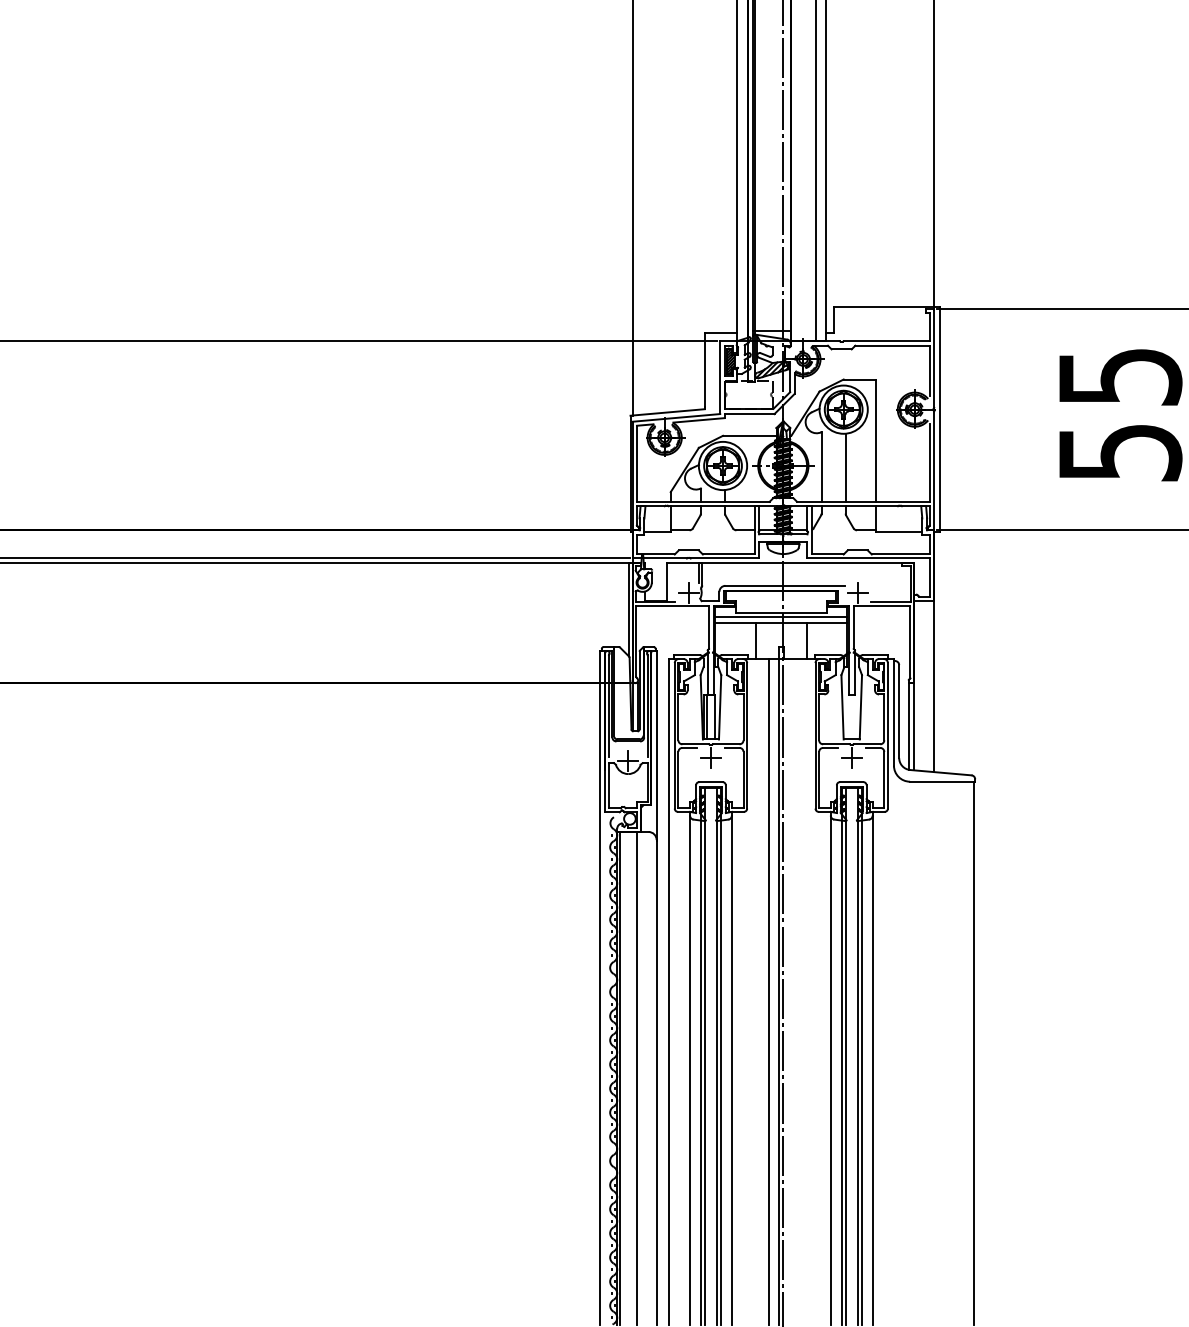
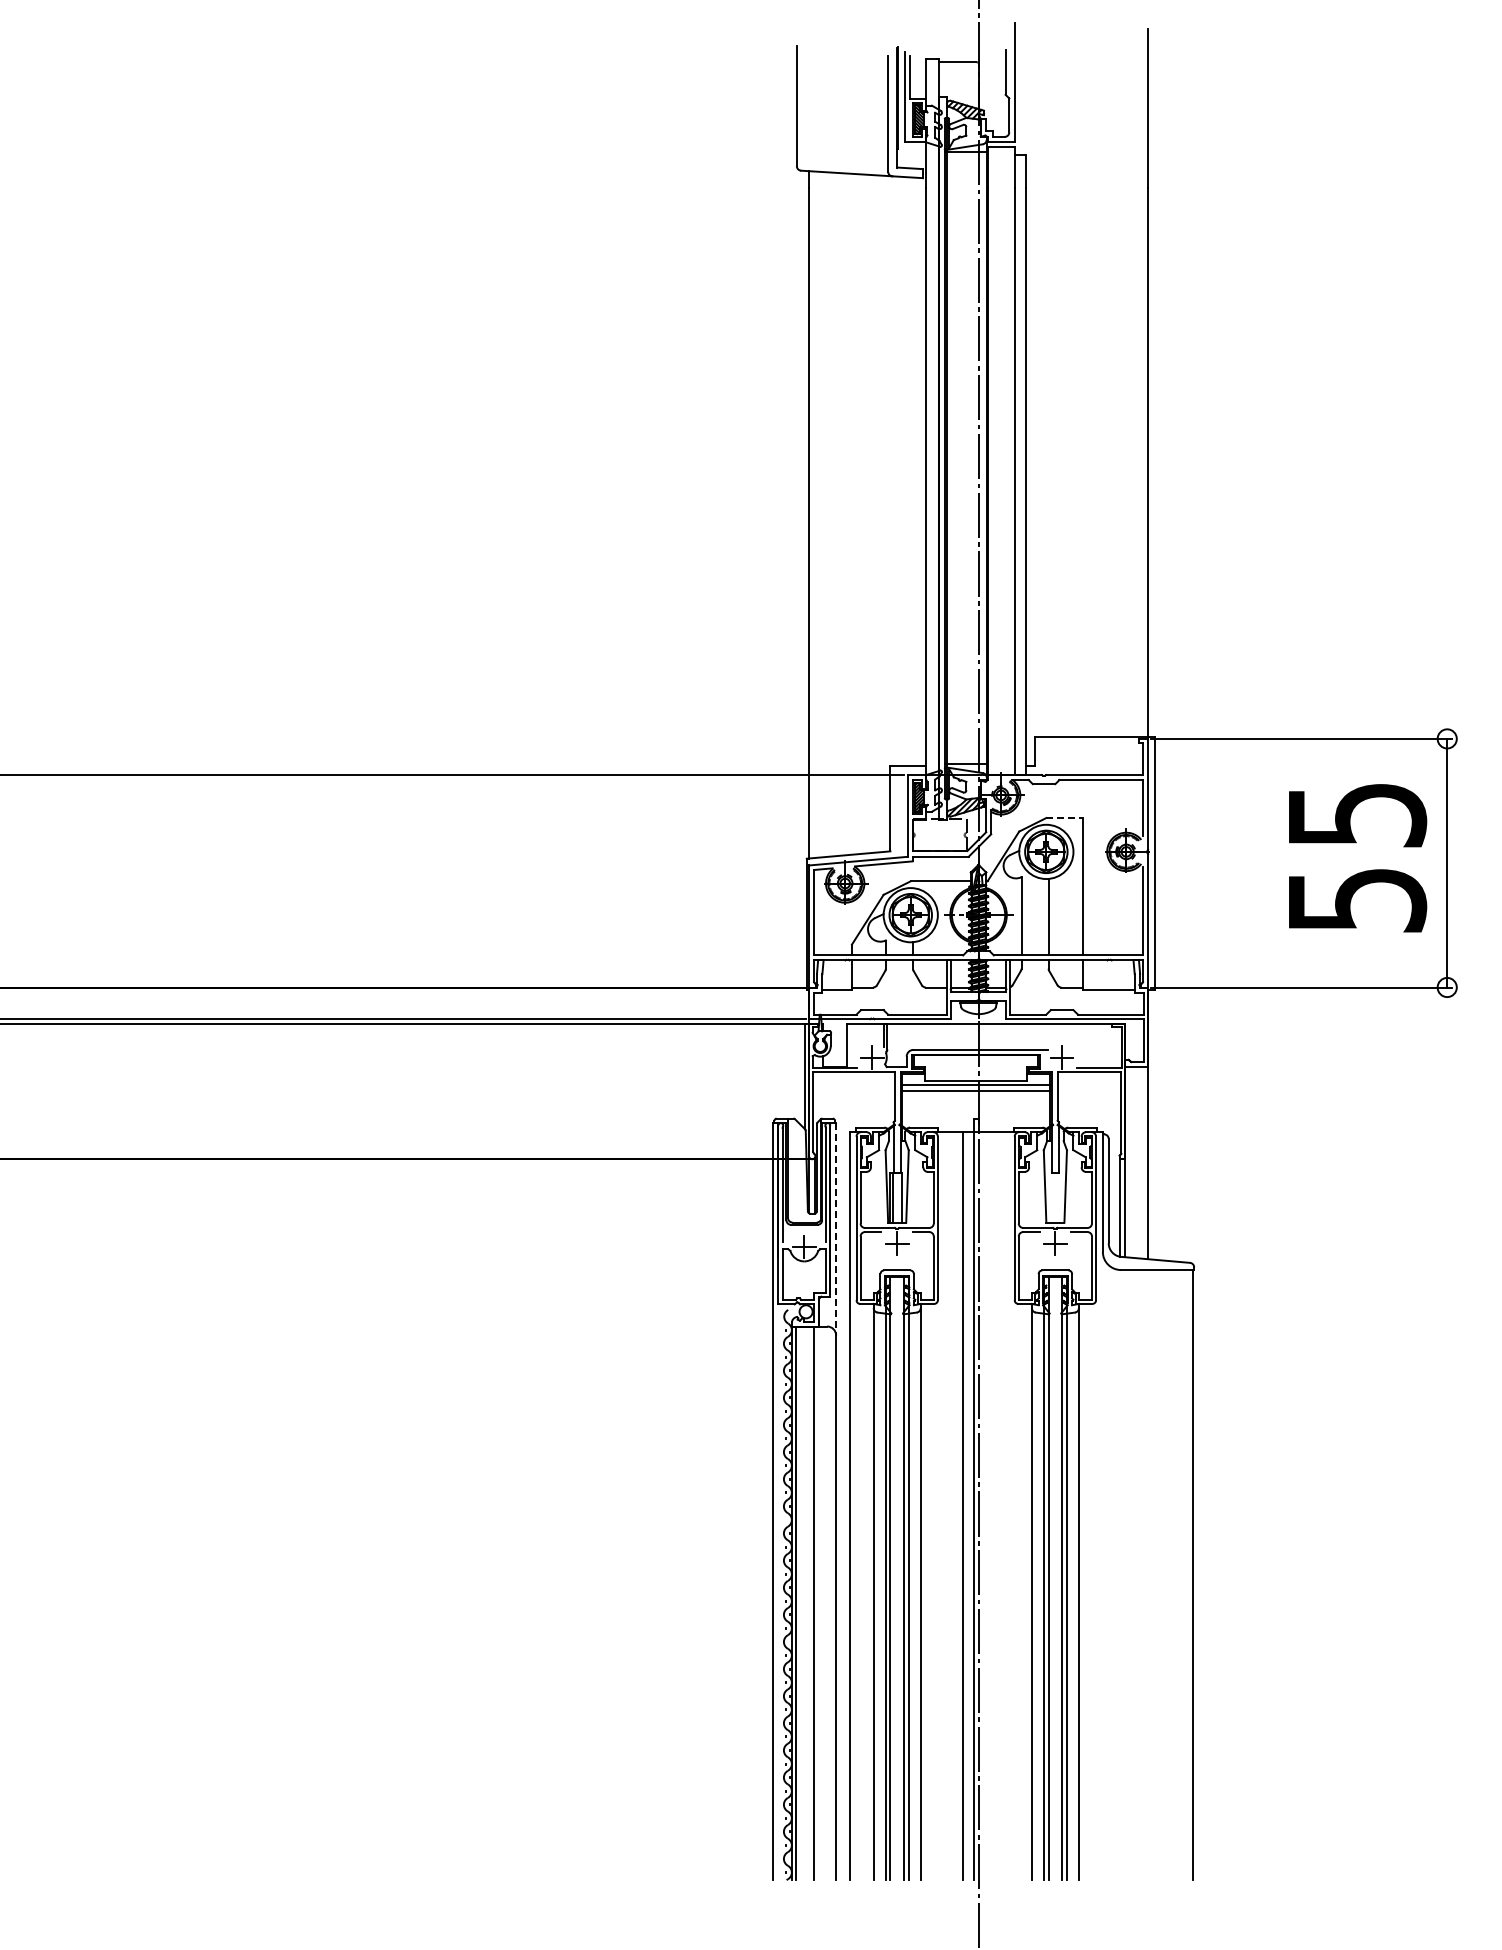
line: (859, 379) -> (1064, 818), solid -> dashed
line: (755, 640) -> (947, 1111), removed
line: (807, 640) -> (1005, 1111), removed
line: (656, 745) -> (836, 1229), solid -> dashed

